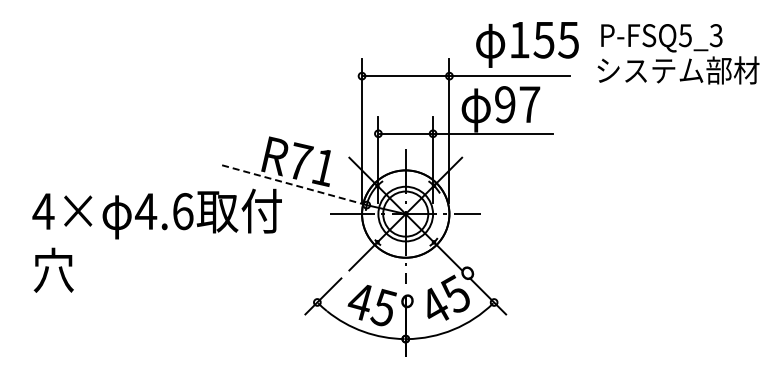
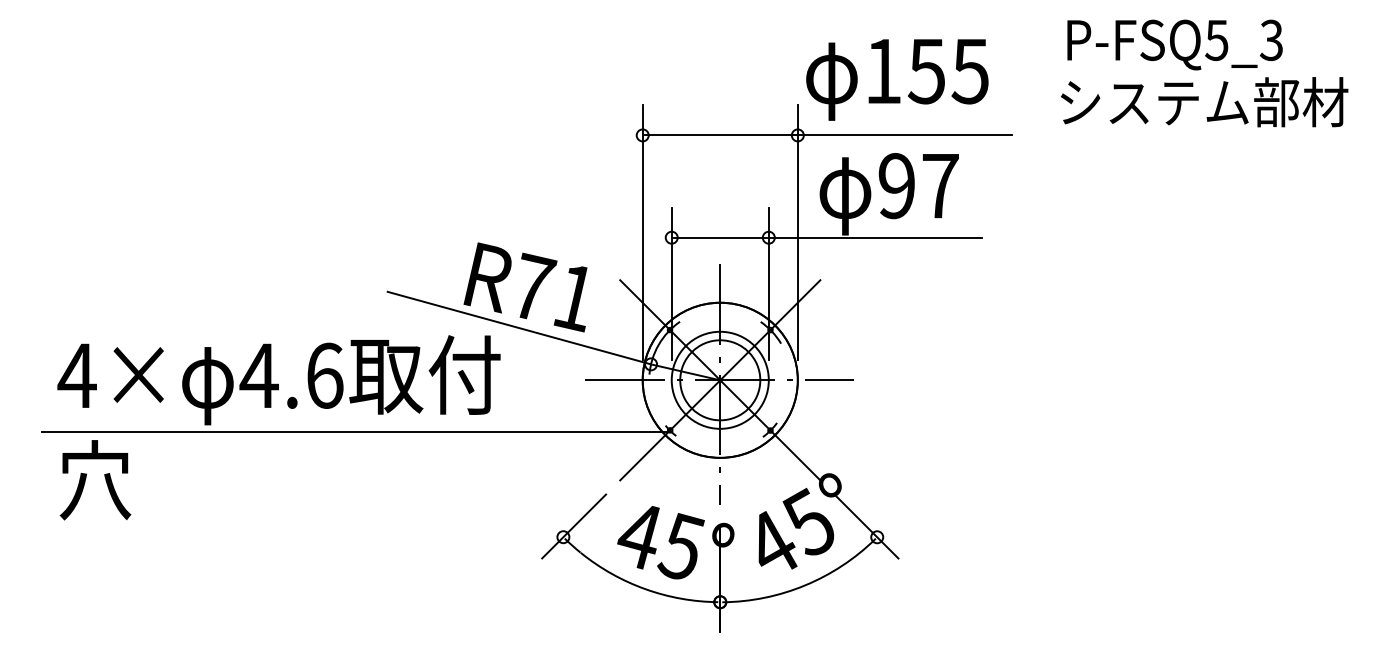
text: (527, 44) -> (897, 79), moved
text: (678, 54) -> (1204, 73), moved
line: (292, 184) -> (519, 327), dashed -> solid
line: (199, 243) -> (354, 432), added

